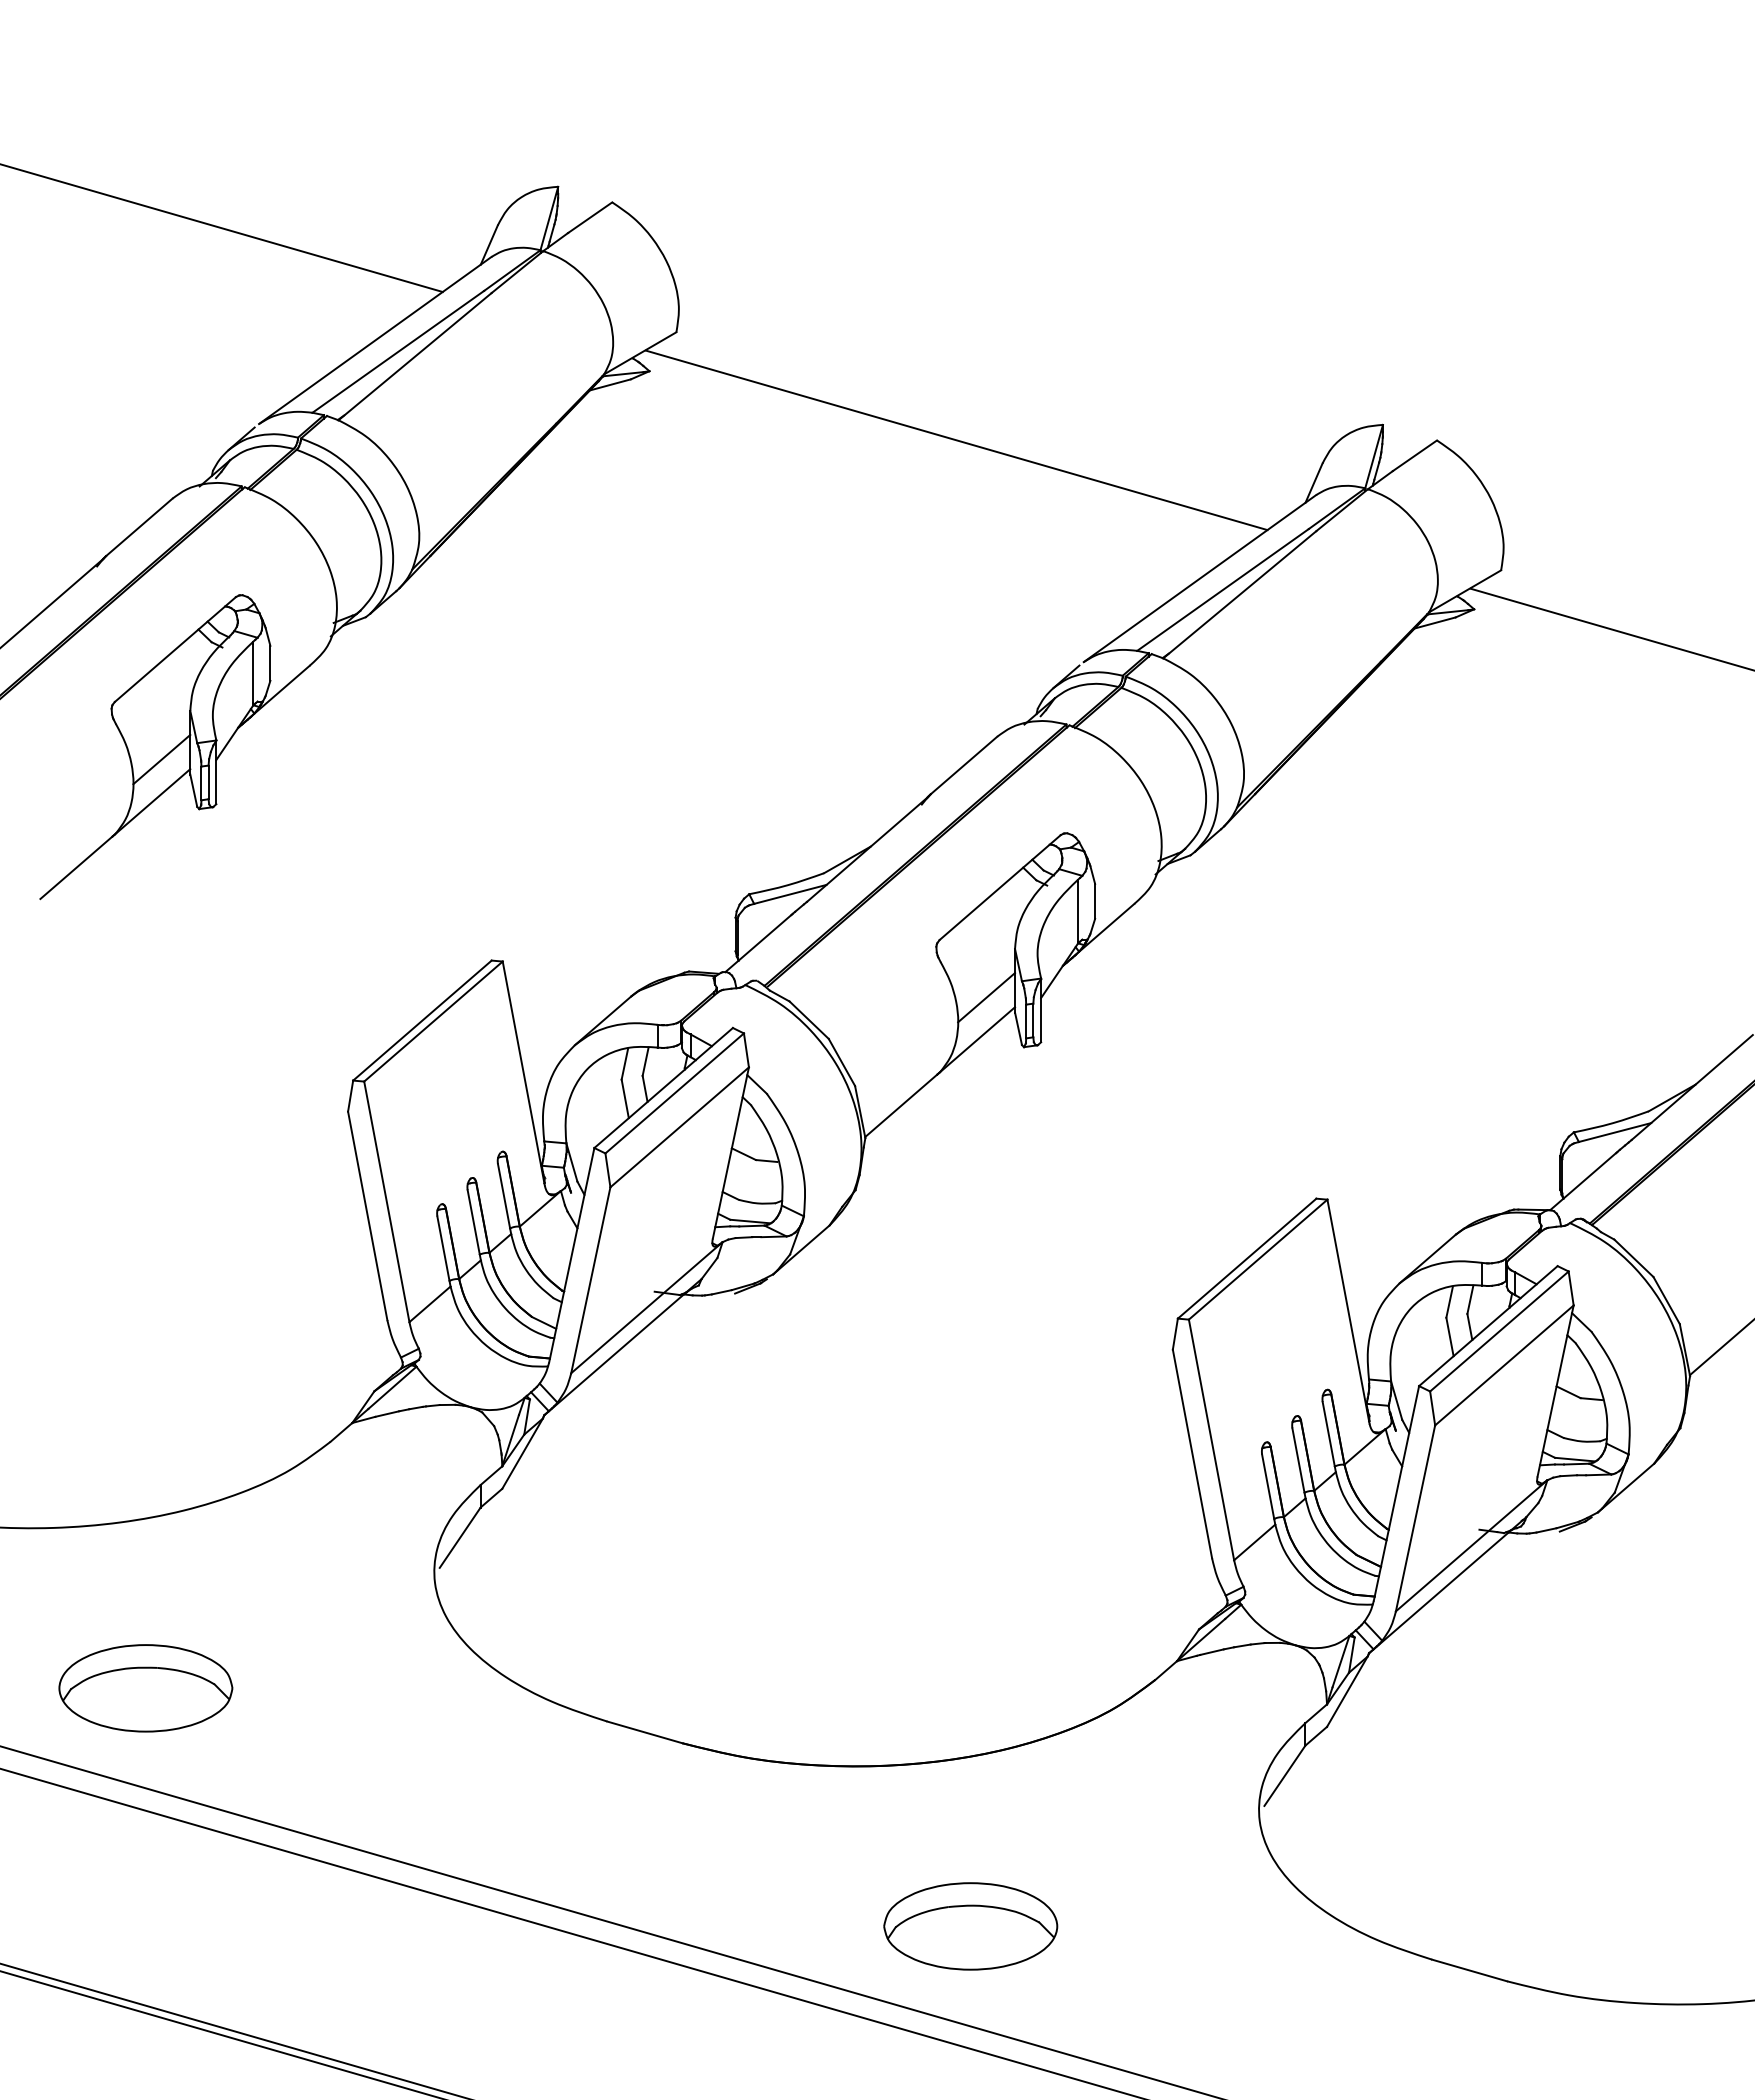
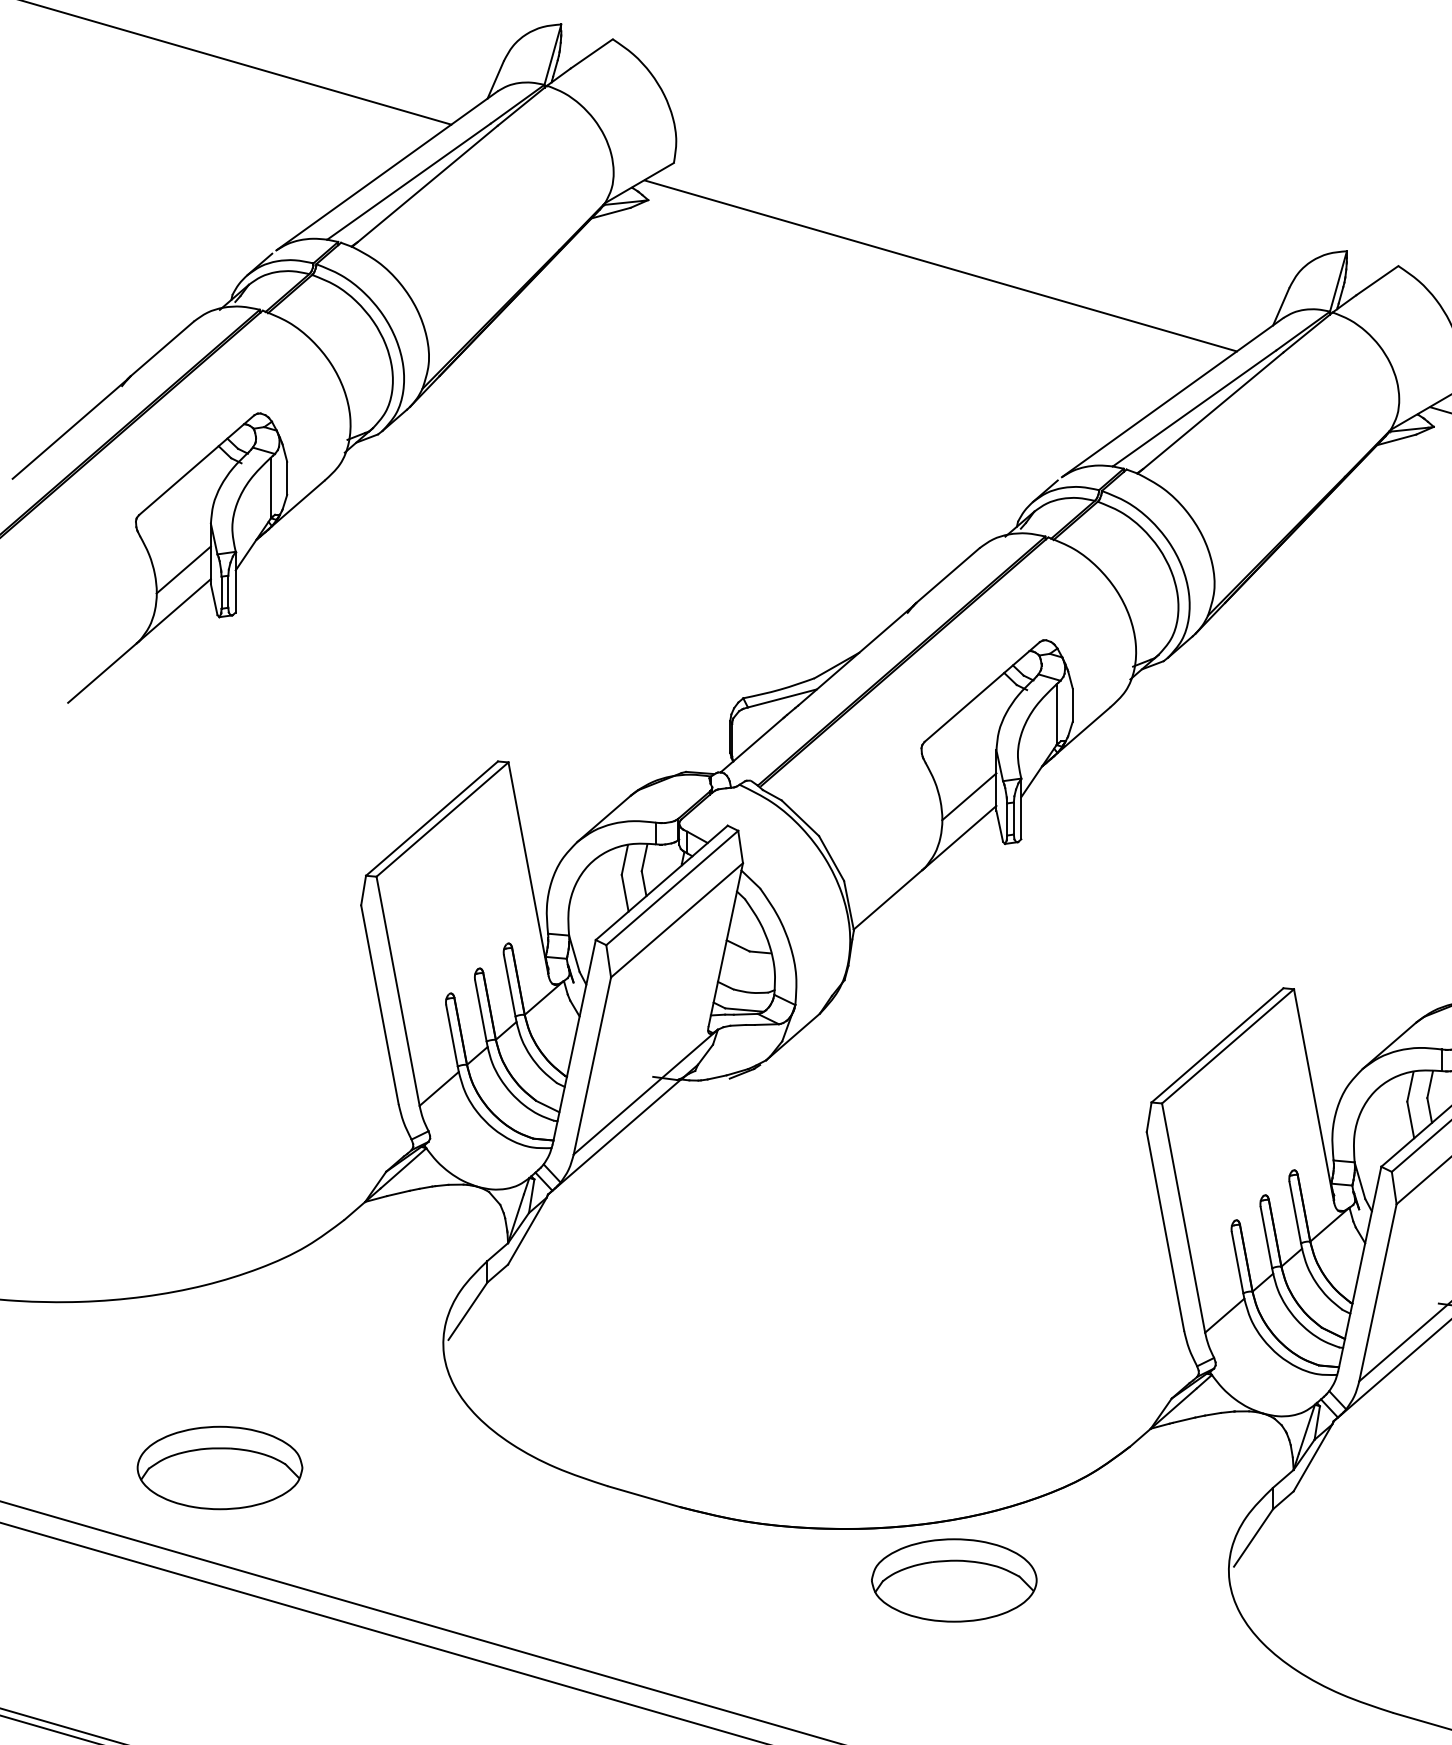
part: (145, 1688) -> (219, 1468), moved
part: (970, 1926) -> (954, 1580), moved

